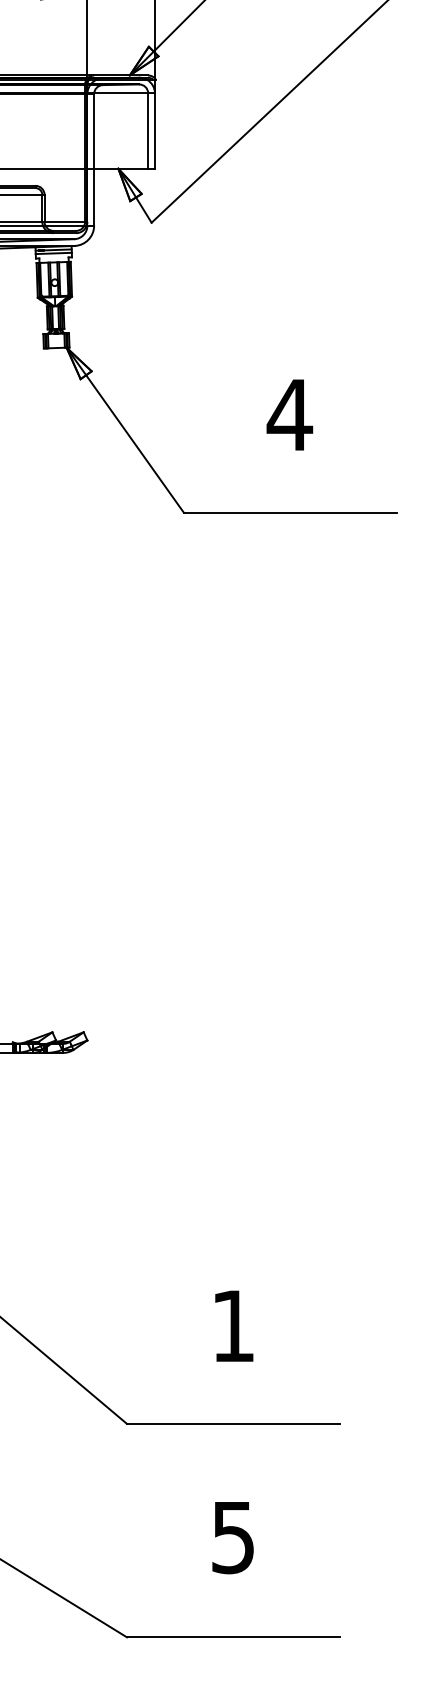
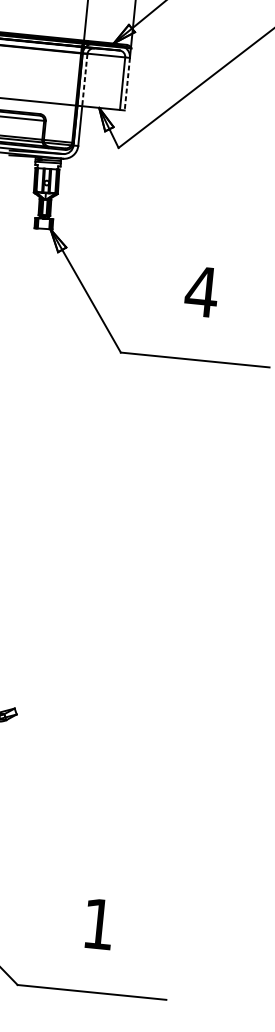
line: (94, 131) -> (85, 80), solid -> dashed
line: (154, 131) -> (126, 84), solid -> dashed

